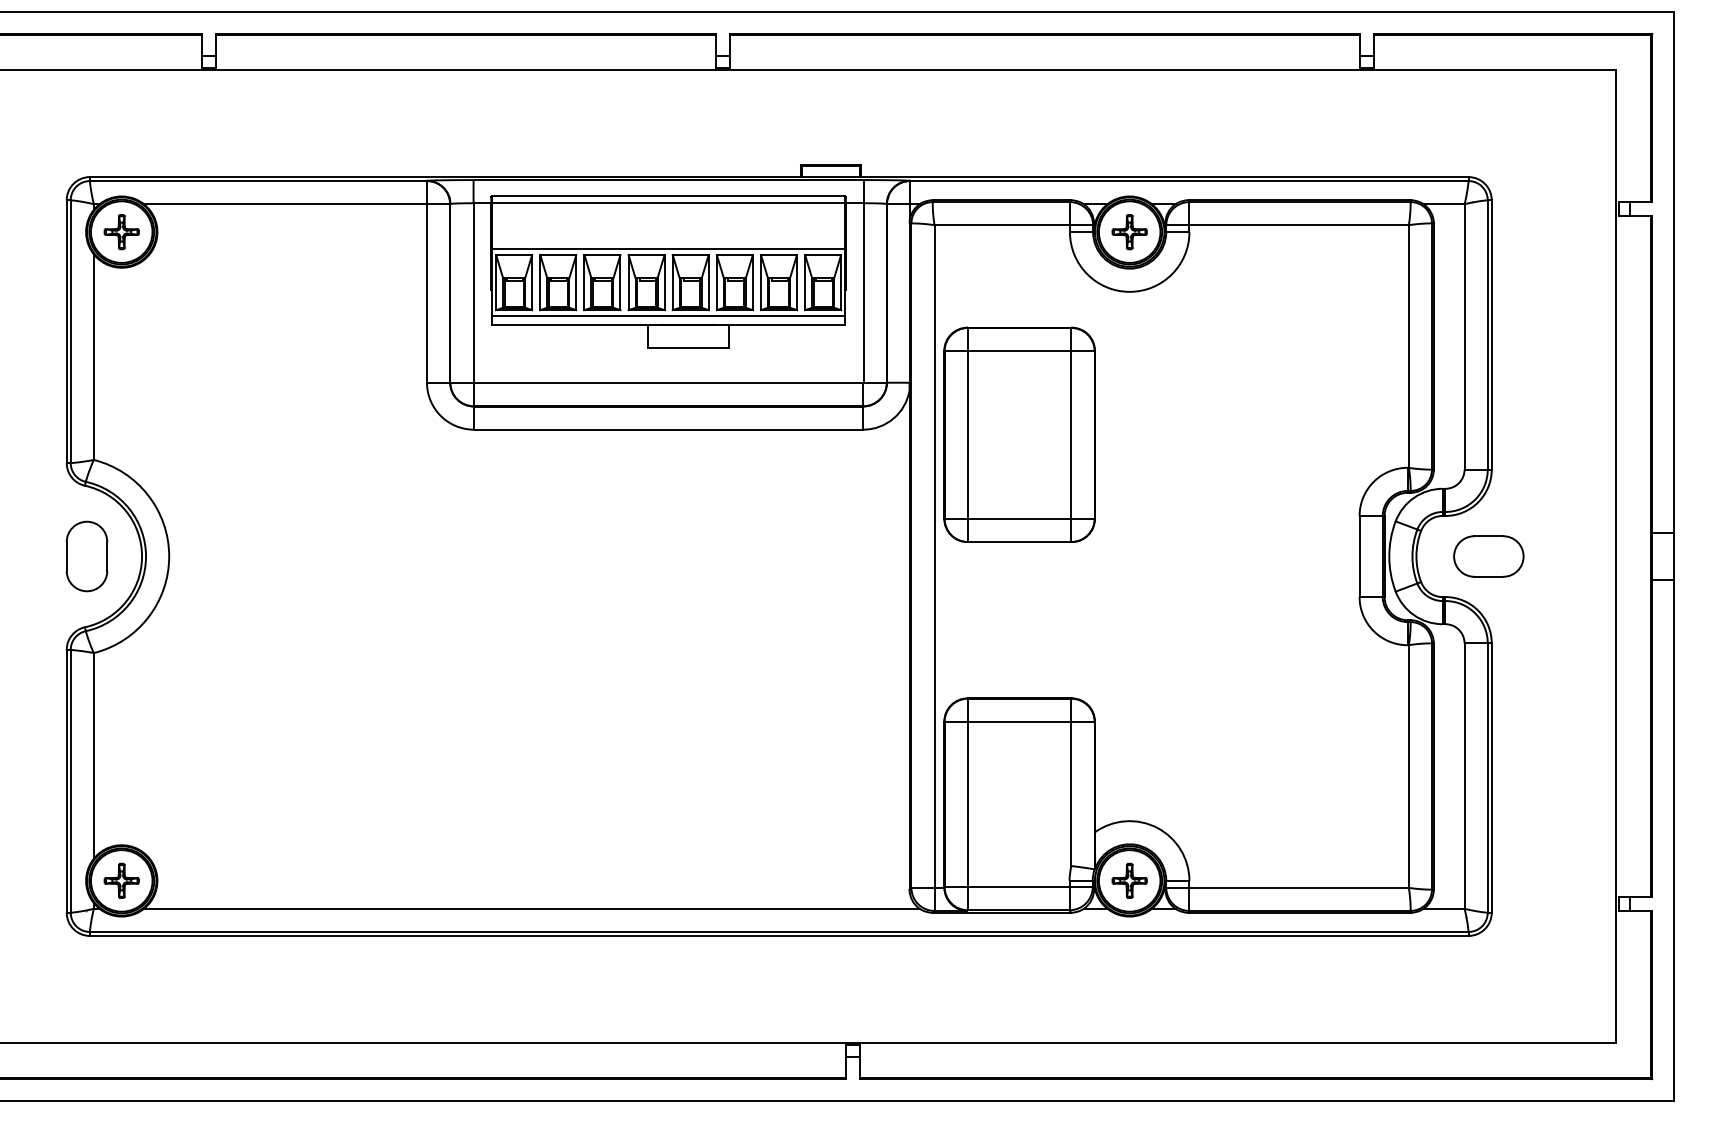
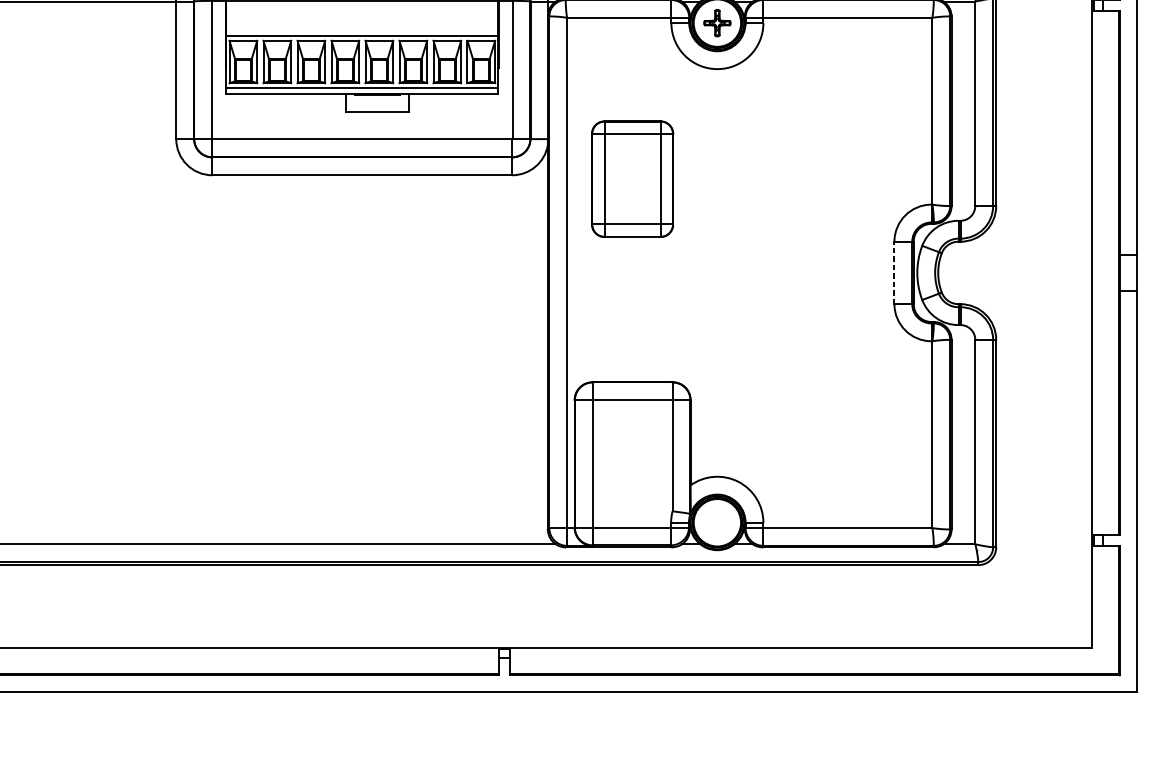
part: (1019, 434) -> (632, 178), size x0.7
line: (1359, 556) -> (894, 272), solid -> dashed
part: (1488, 556) -> (993, 272), removed
part: (1129, 880) -> (717, 522), removed

